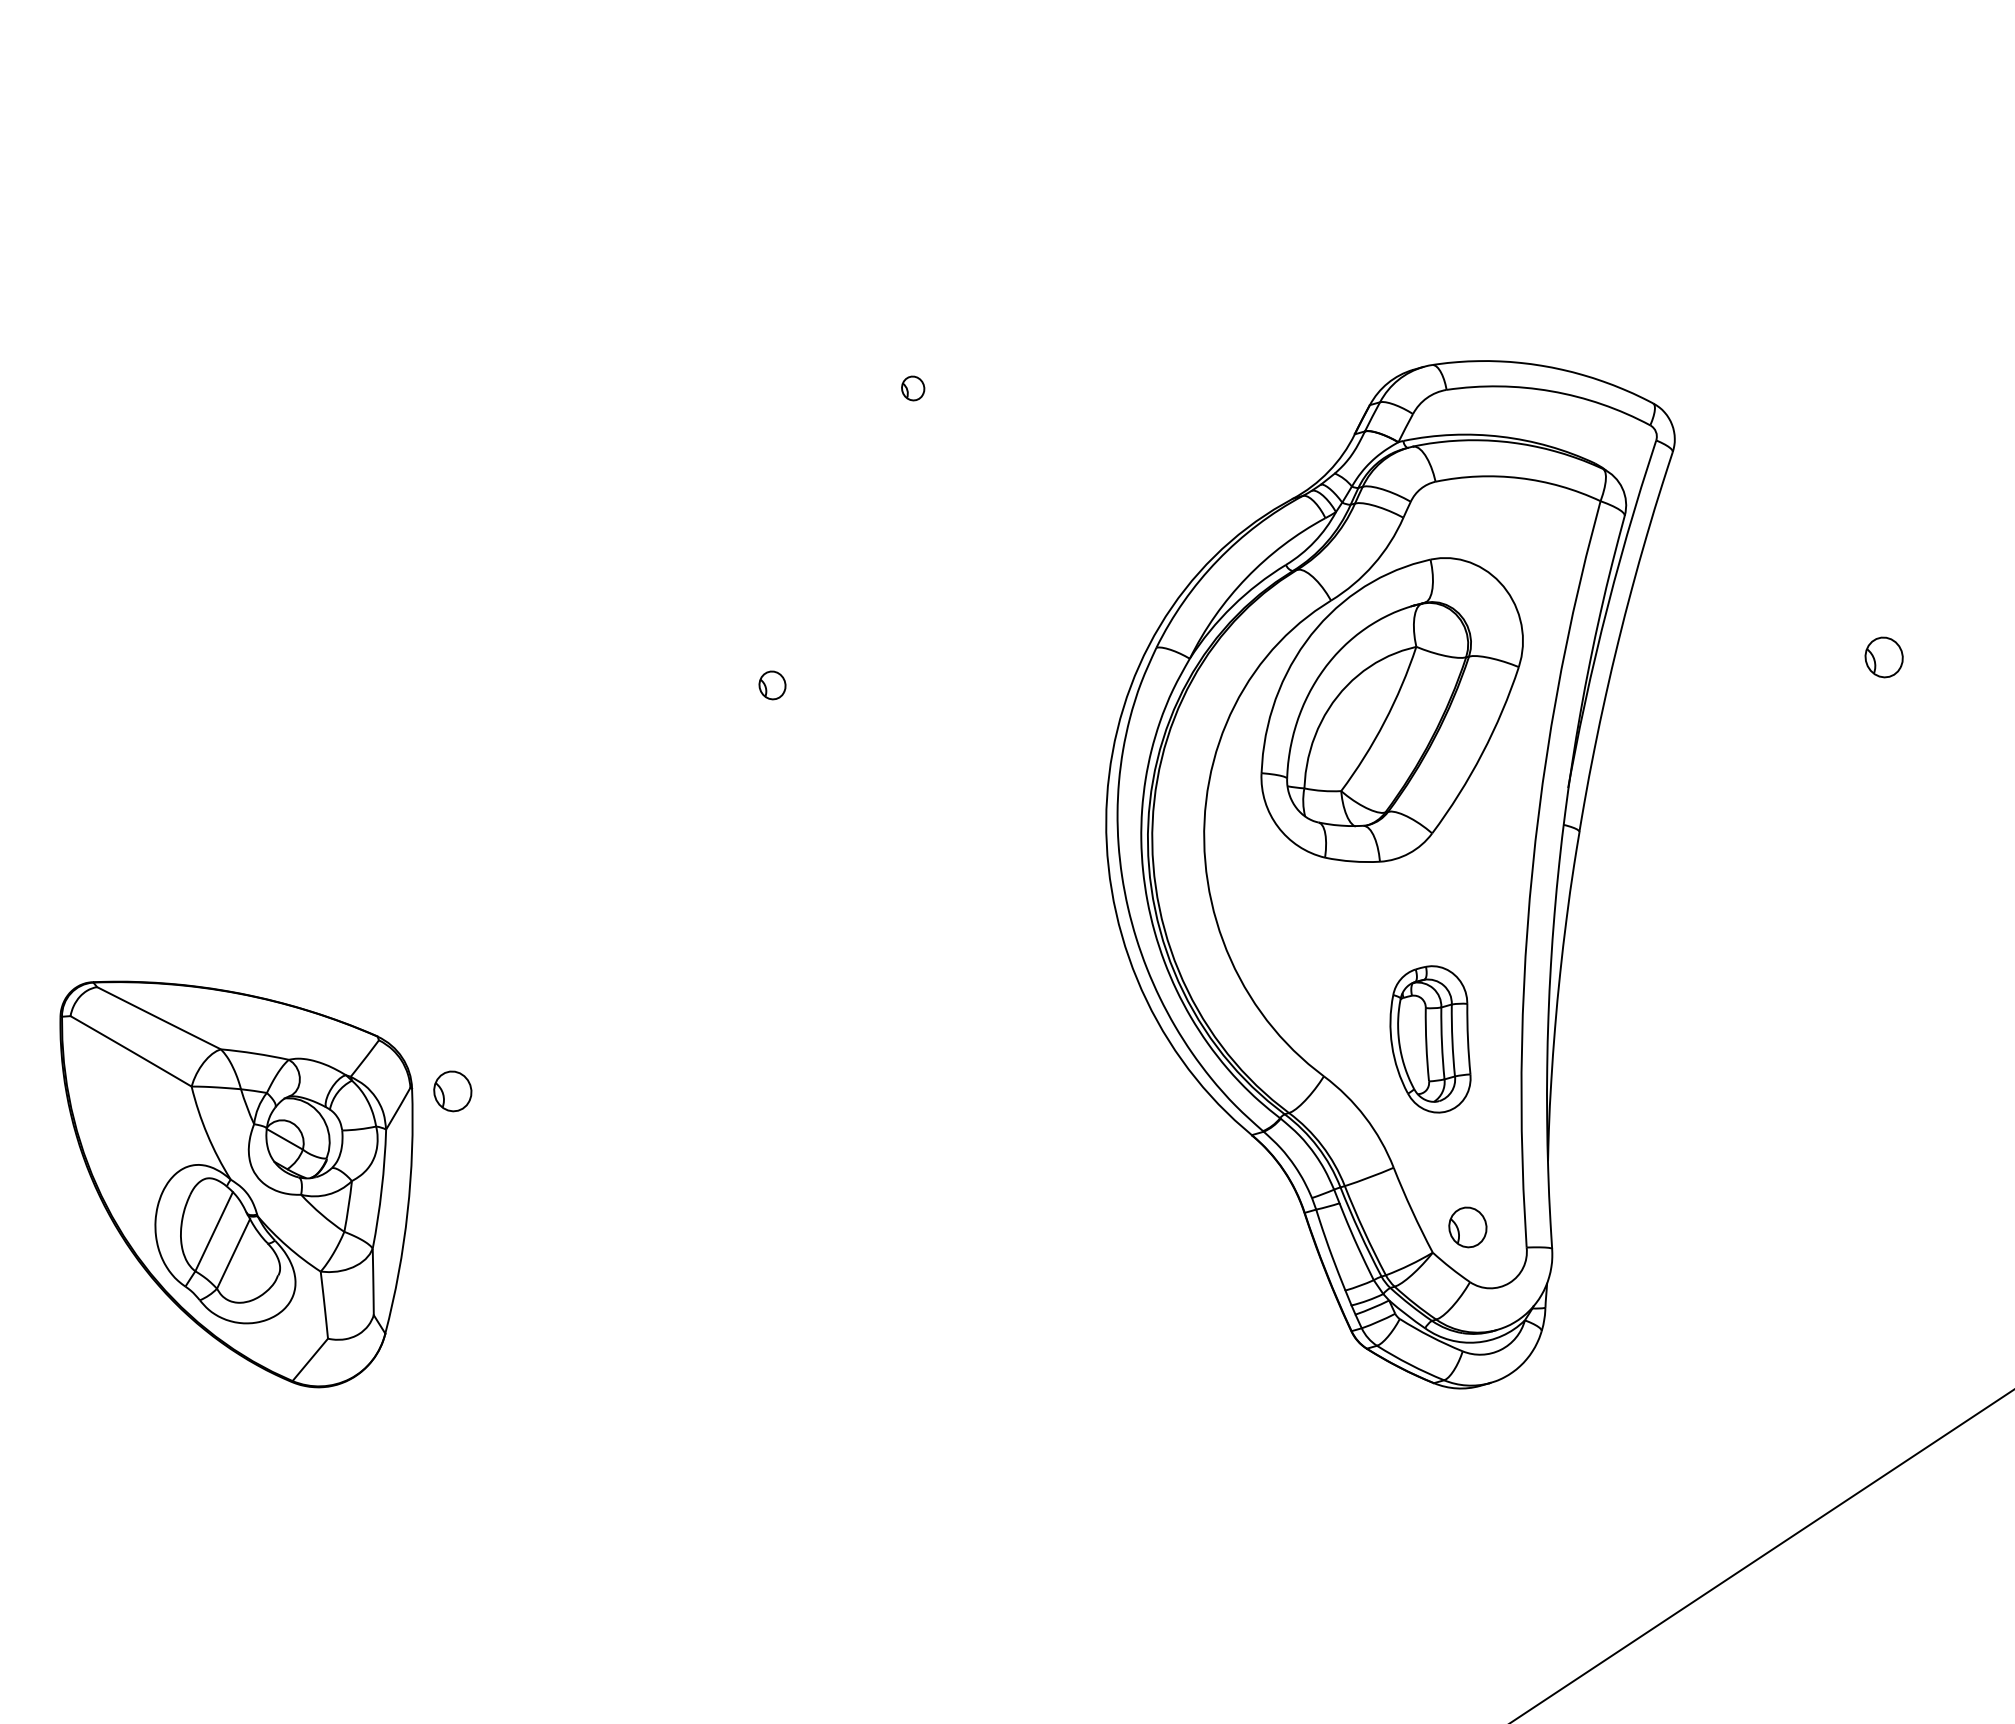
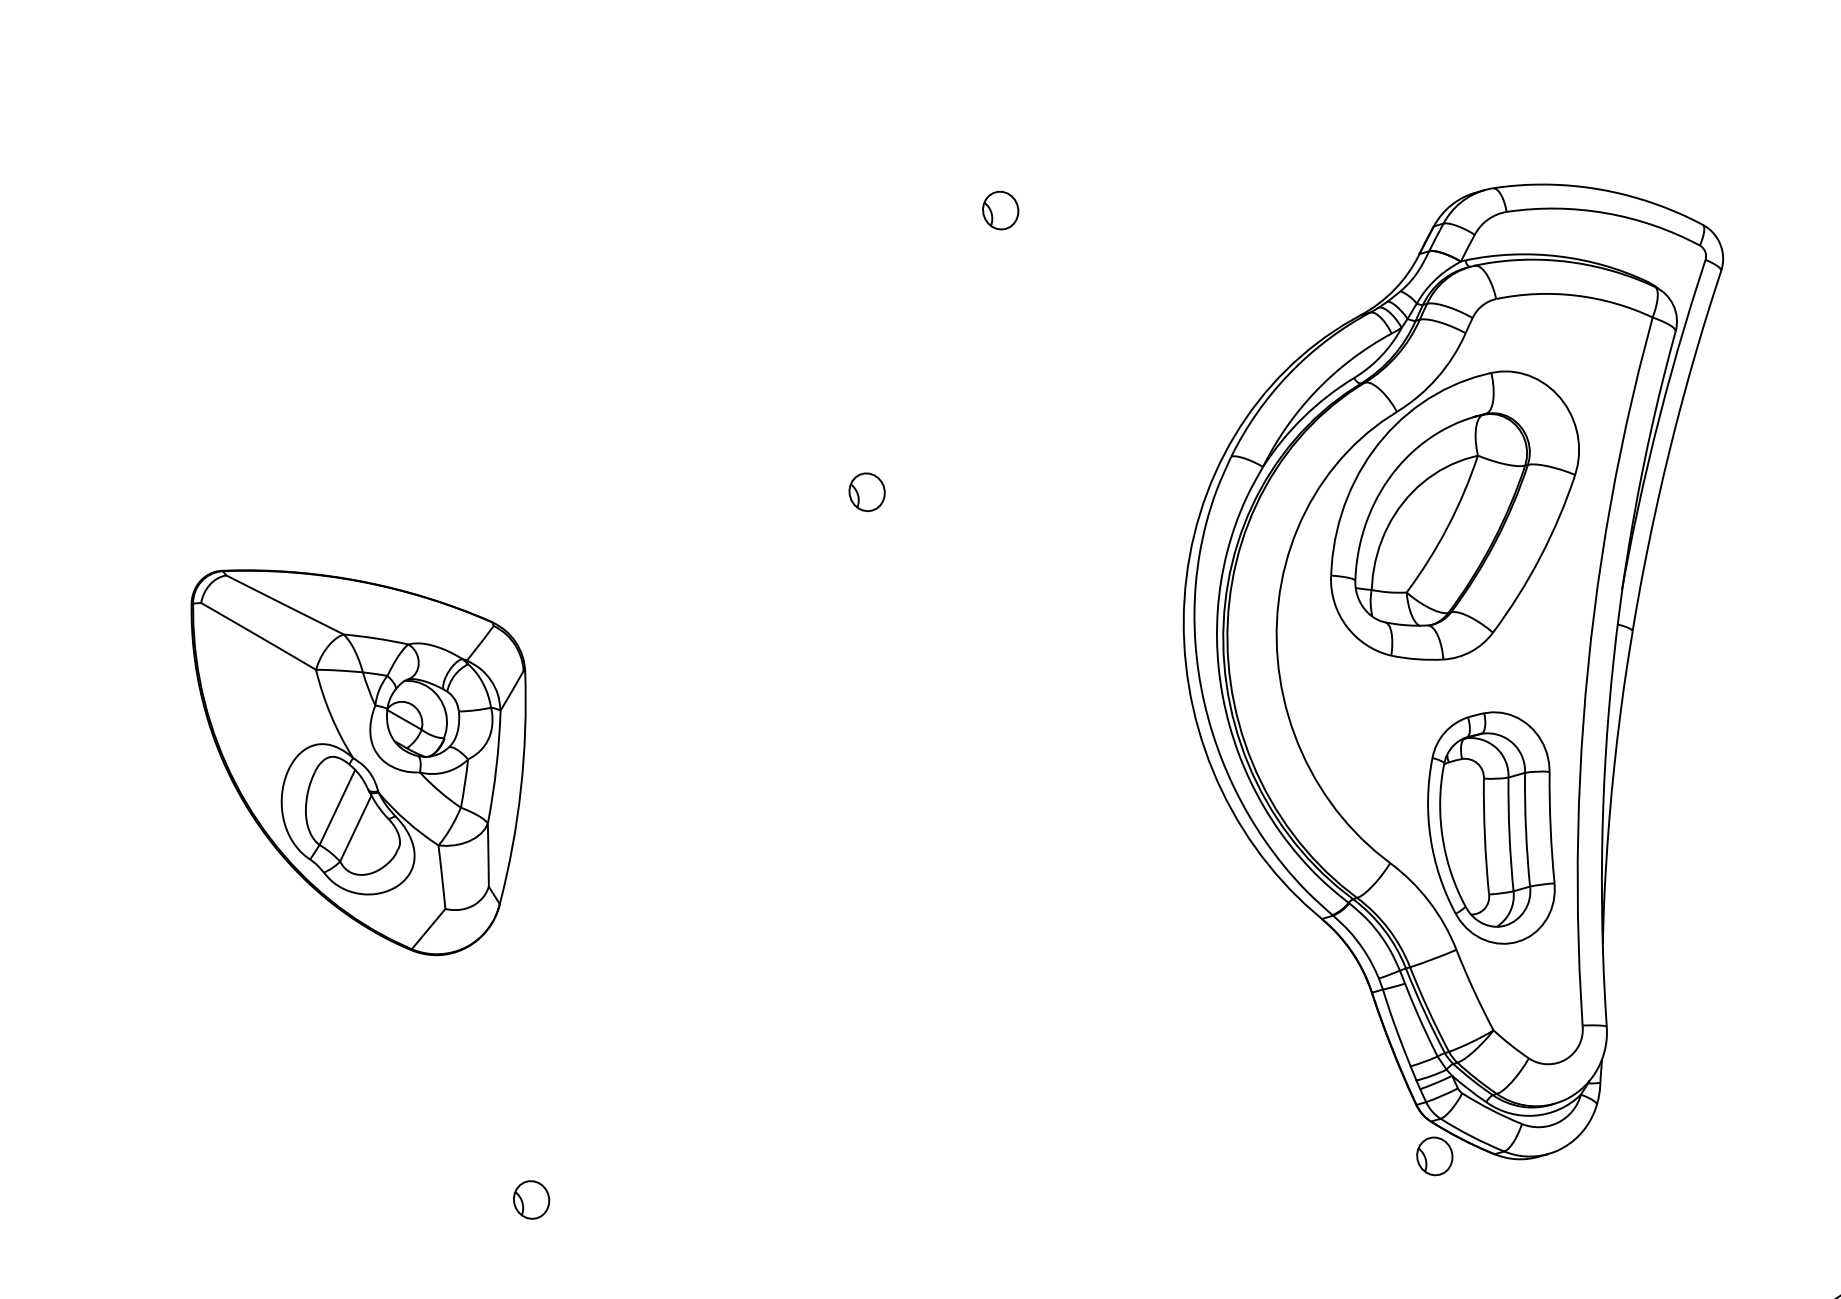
part: (912, 388) -> (999, 210), size x1.67
part: (772, 685) -> (867, 492), size x1.43
part: (1430, 1039) -> (1491, 828), size x1.67
part: (452, 1091) -> (531, 1200), moved
part: (236, 1184) -> (358, 762), moved
part: (1467, 1227) -> (1434, 1156), moved

